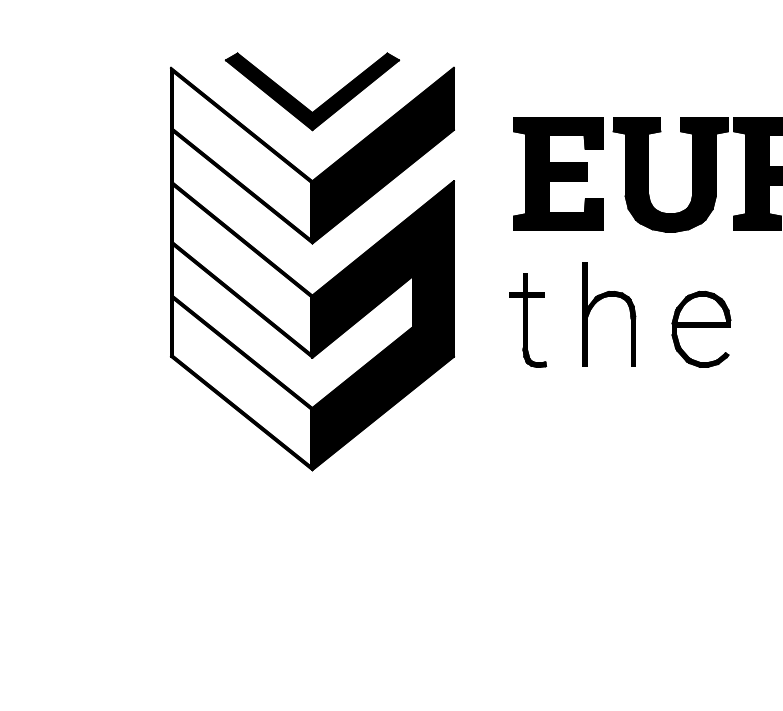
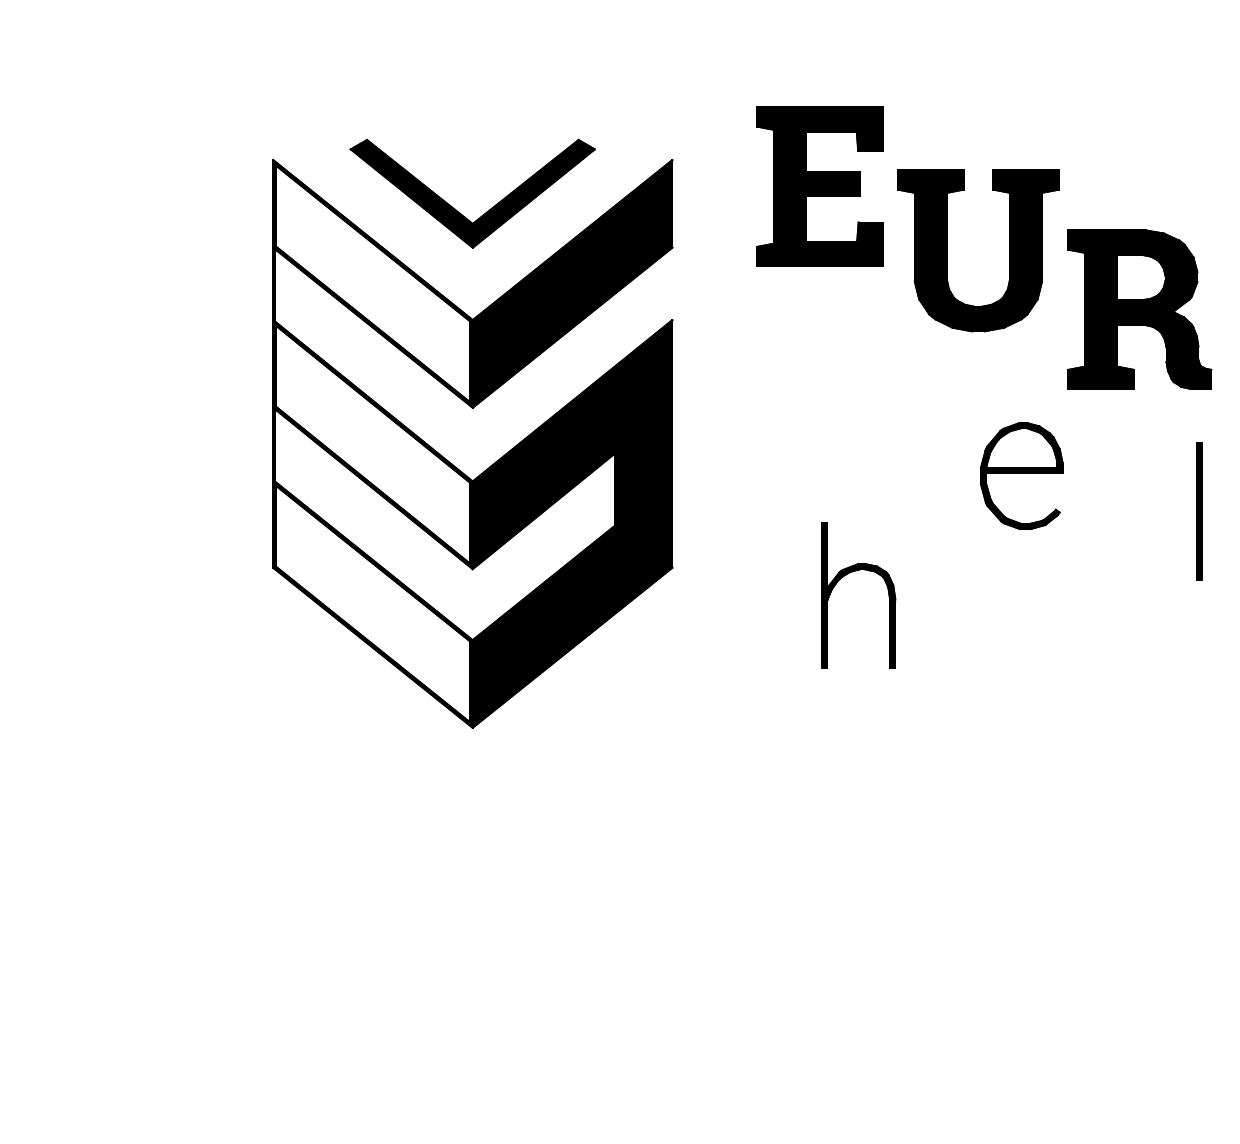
part: (558, 173) -> (819, 186), moved
part: (648, 174) -> (947, 250), moved
part: (602, 299) -> (848, 574), moved
part: (528, 320) -> (777, 516), removed
part: (701, 329) -> (1021, 476), moved

